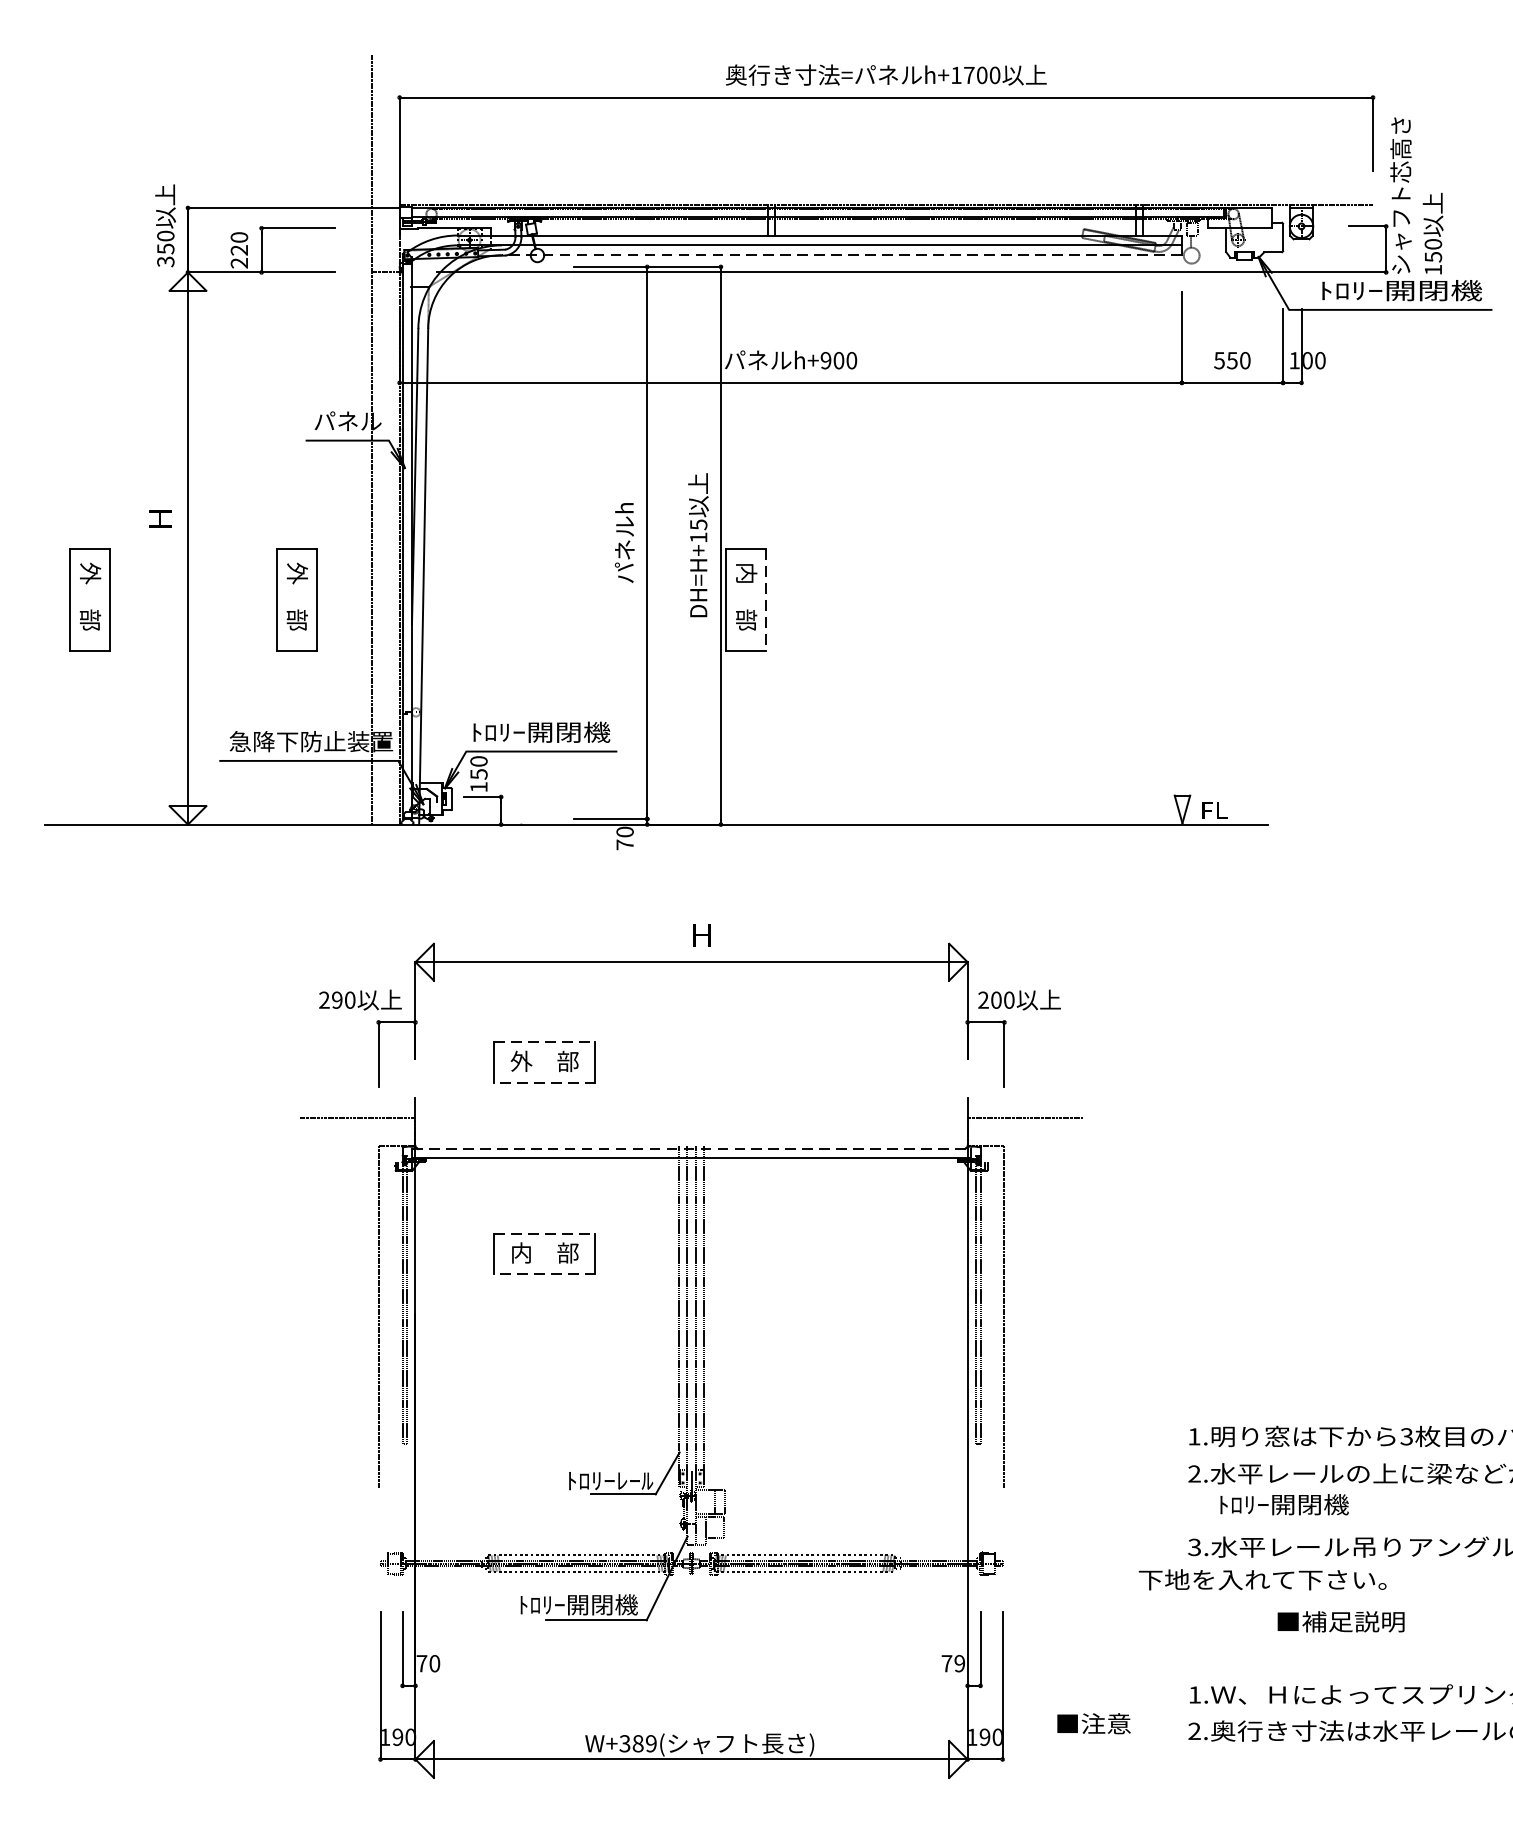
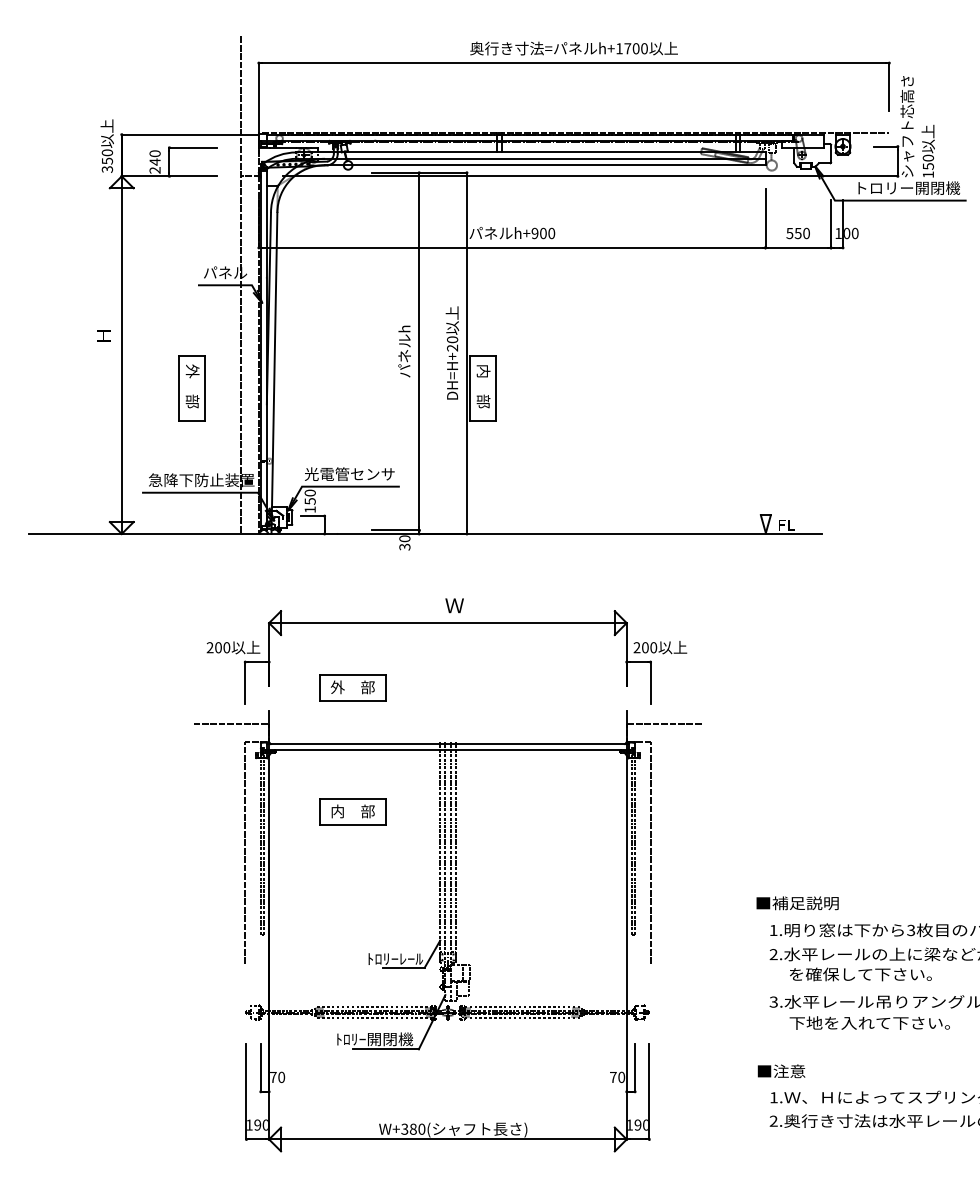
text: (238, 249) -> (154, 161), 220 -> 240
line: (840, 255) -> (544, 165), dashed -> solid
text: (1402, 289) -> (908, 187), ﾄﾛﾘｰ開閉機 -> トロリー開閉機
text: (698, 530) -> (452, 343), DH=H+15 -> DH=H+20
part: (88, 599) -> (57, 388), removed
line: (766, 599) -> (496, 388), dashed -> solid
text: (541, 732) -> (350, 474), ﾄﾛﾘｰ開閉機 -> 光電管センサ
text: (624, 843) -> (404, 546), 70 -> 30
text: (701, 935) -> (454, 605), Ｈ -> Ｗ
text: (337, 999) -> (218, 647), 290 -> 200
line: (544, 1043) -> (352, 675), dashed -> solid
line: (544, 1083) -> (352, 701), dashed -> solid
line: (692, 1149) -> (448, 744), dashed -> solid
line: (544, 1234) -> (352, 799), dashed -> solid
line: (544, 1274) -> (352, 825), dashed -> solid
text: (1328, 1504) -> (860, 974), ﾄﾛﾘｰ開閉機 -> を確保して下さい。
text: (1262, 1578) -> (869, 1022), moved
text: (1340, 1622) -> (797, 903), moved
text: (959, 1663) -> (621, 1077), 79 -> 70
text: (1093, 1724) -> (781, 1071), moved
text: (650, 1742) -> (421, 1128), W+389( -> W+380(

